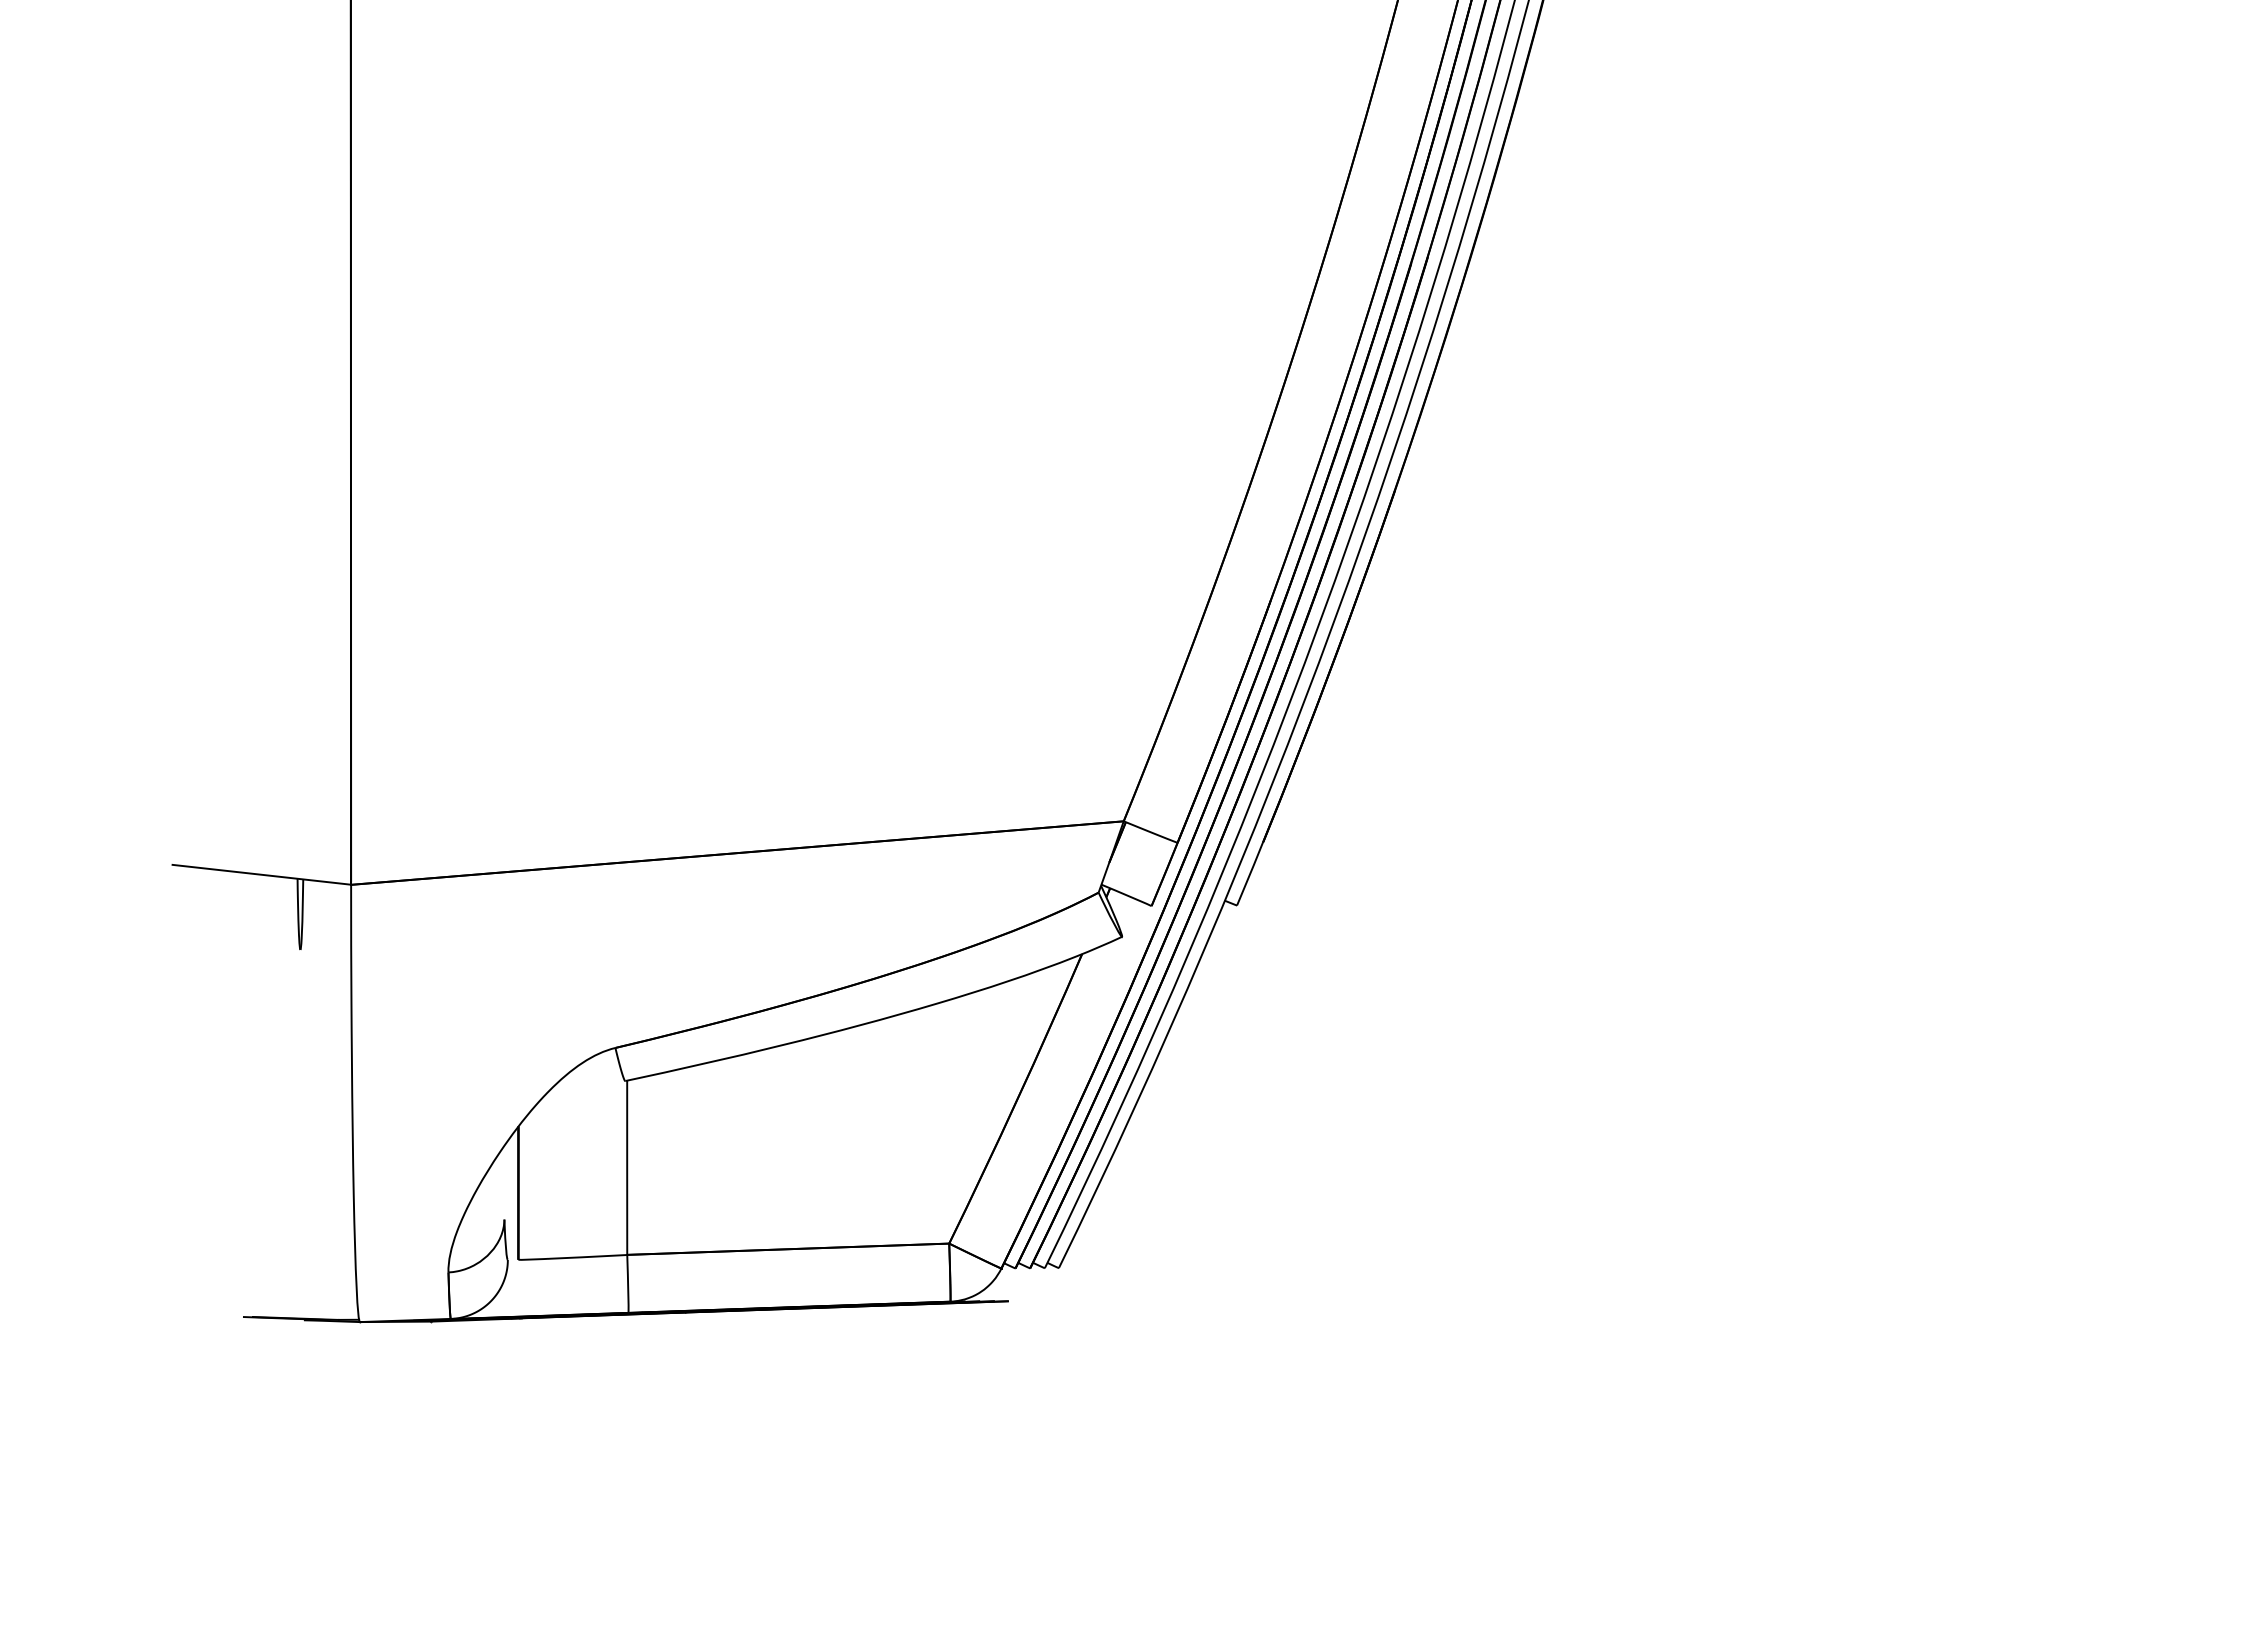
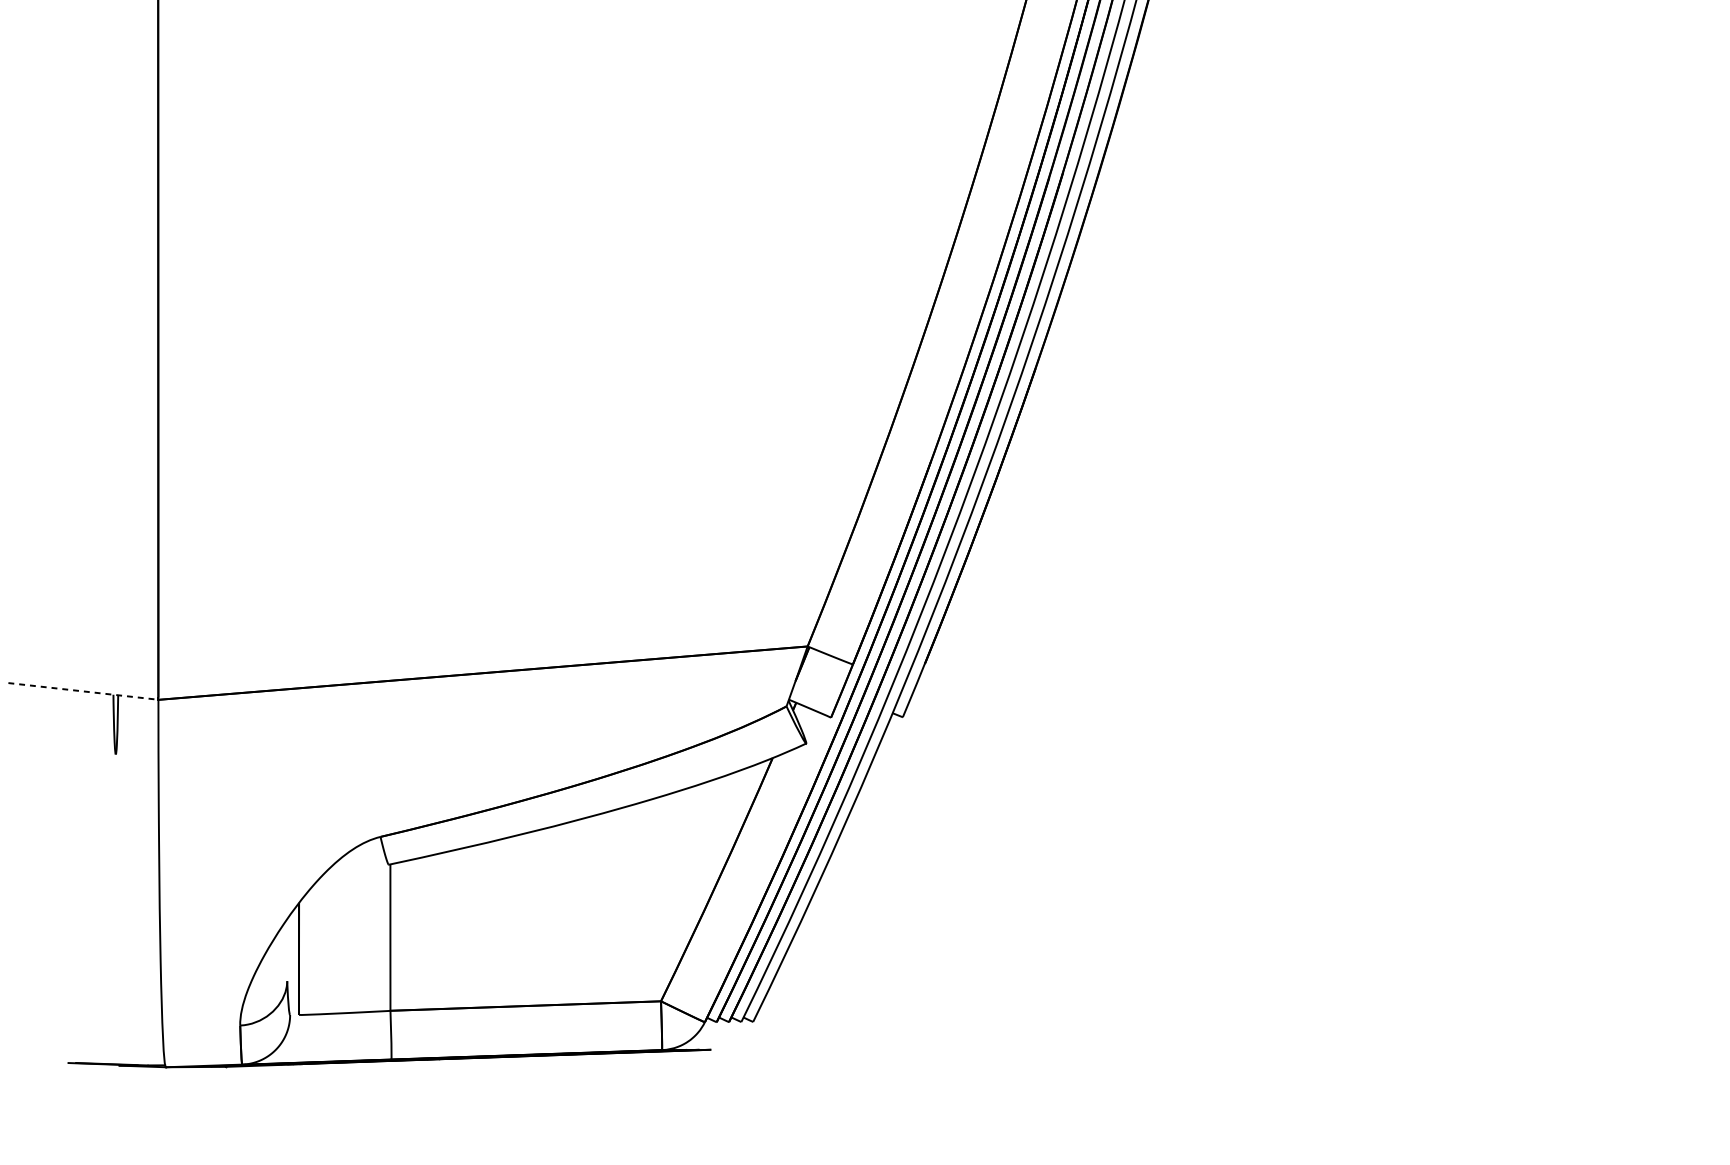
line: (261, 874) -> (83, 691), solid -> dashed

